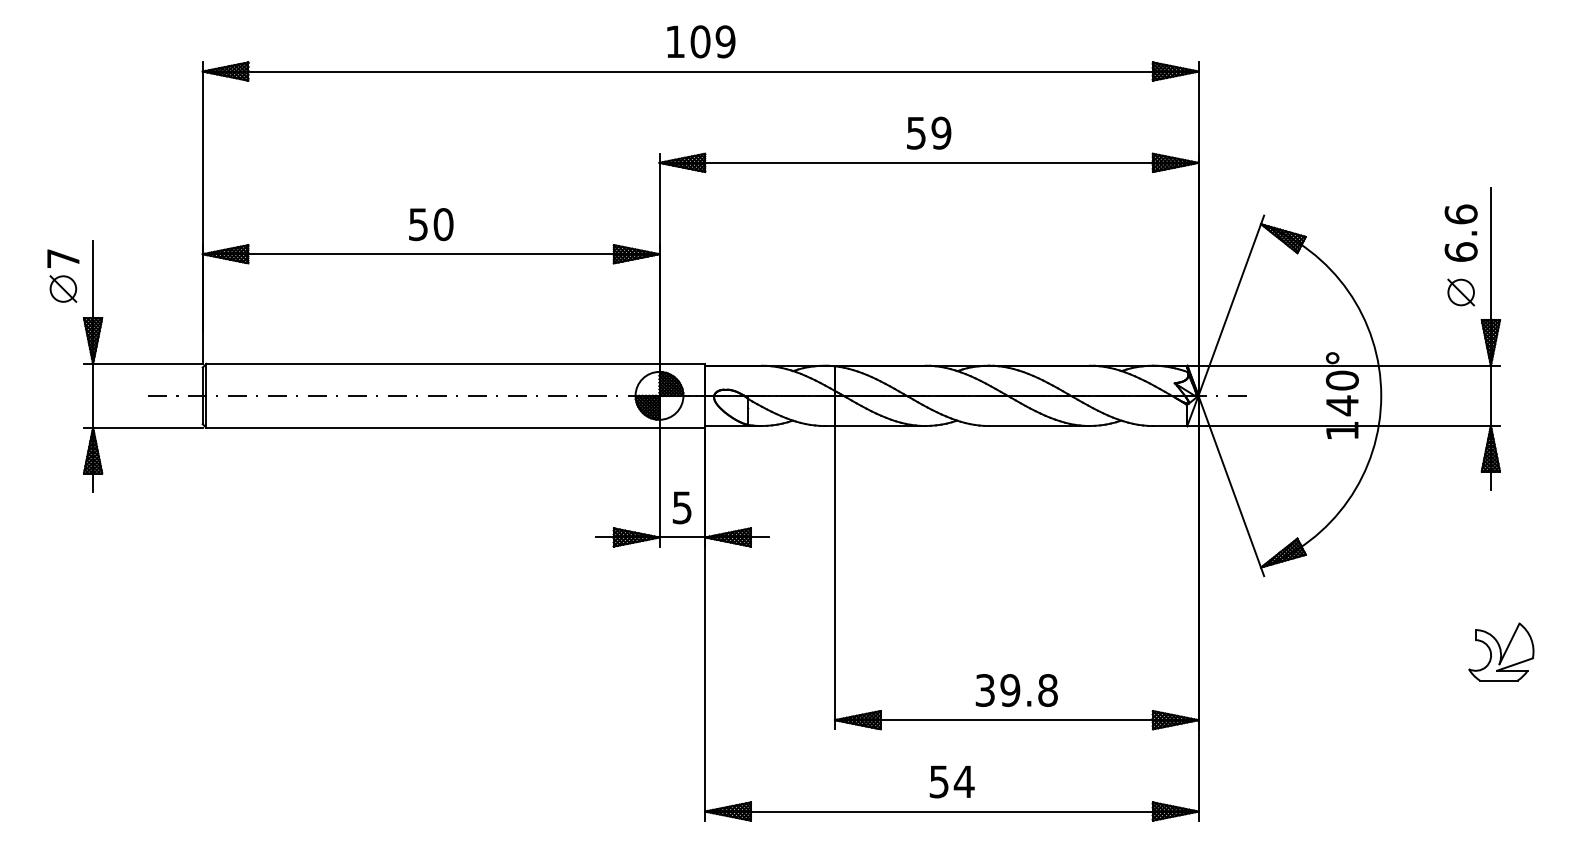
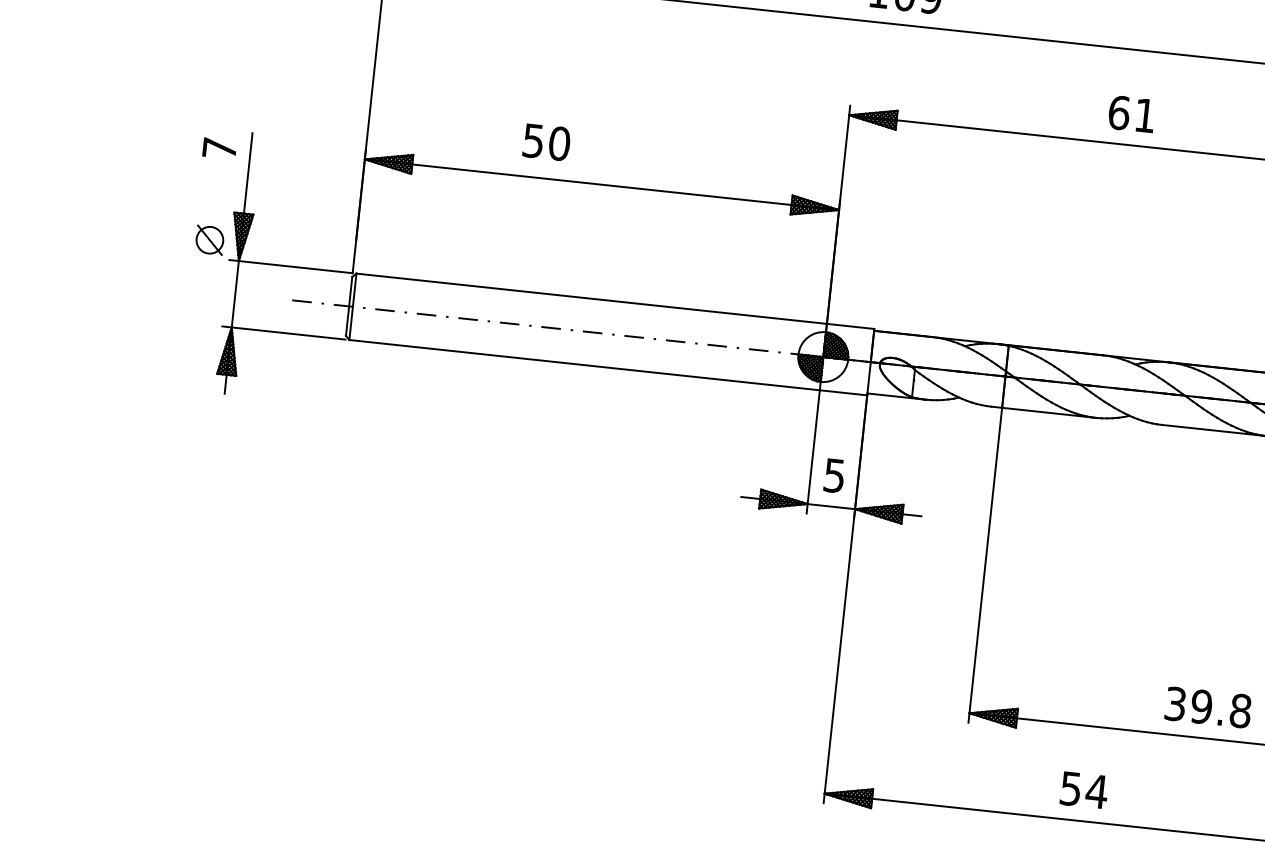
text: (928, 132) -> (1131, 113), 59 -> 61
text: (431, 224) -> (547, 142), moved
part: (63, 288) -> (210, 239), moved
text: (1016, 690) -> (1208, 707), moved

